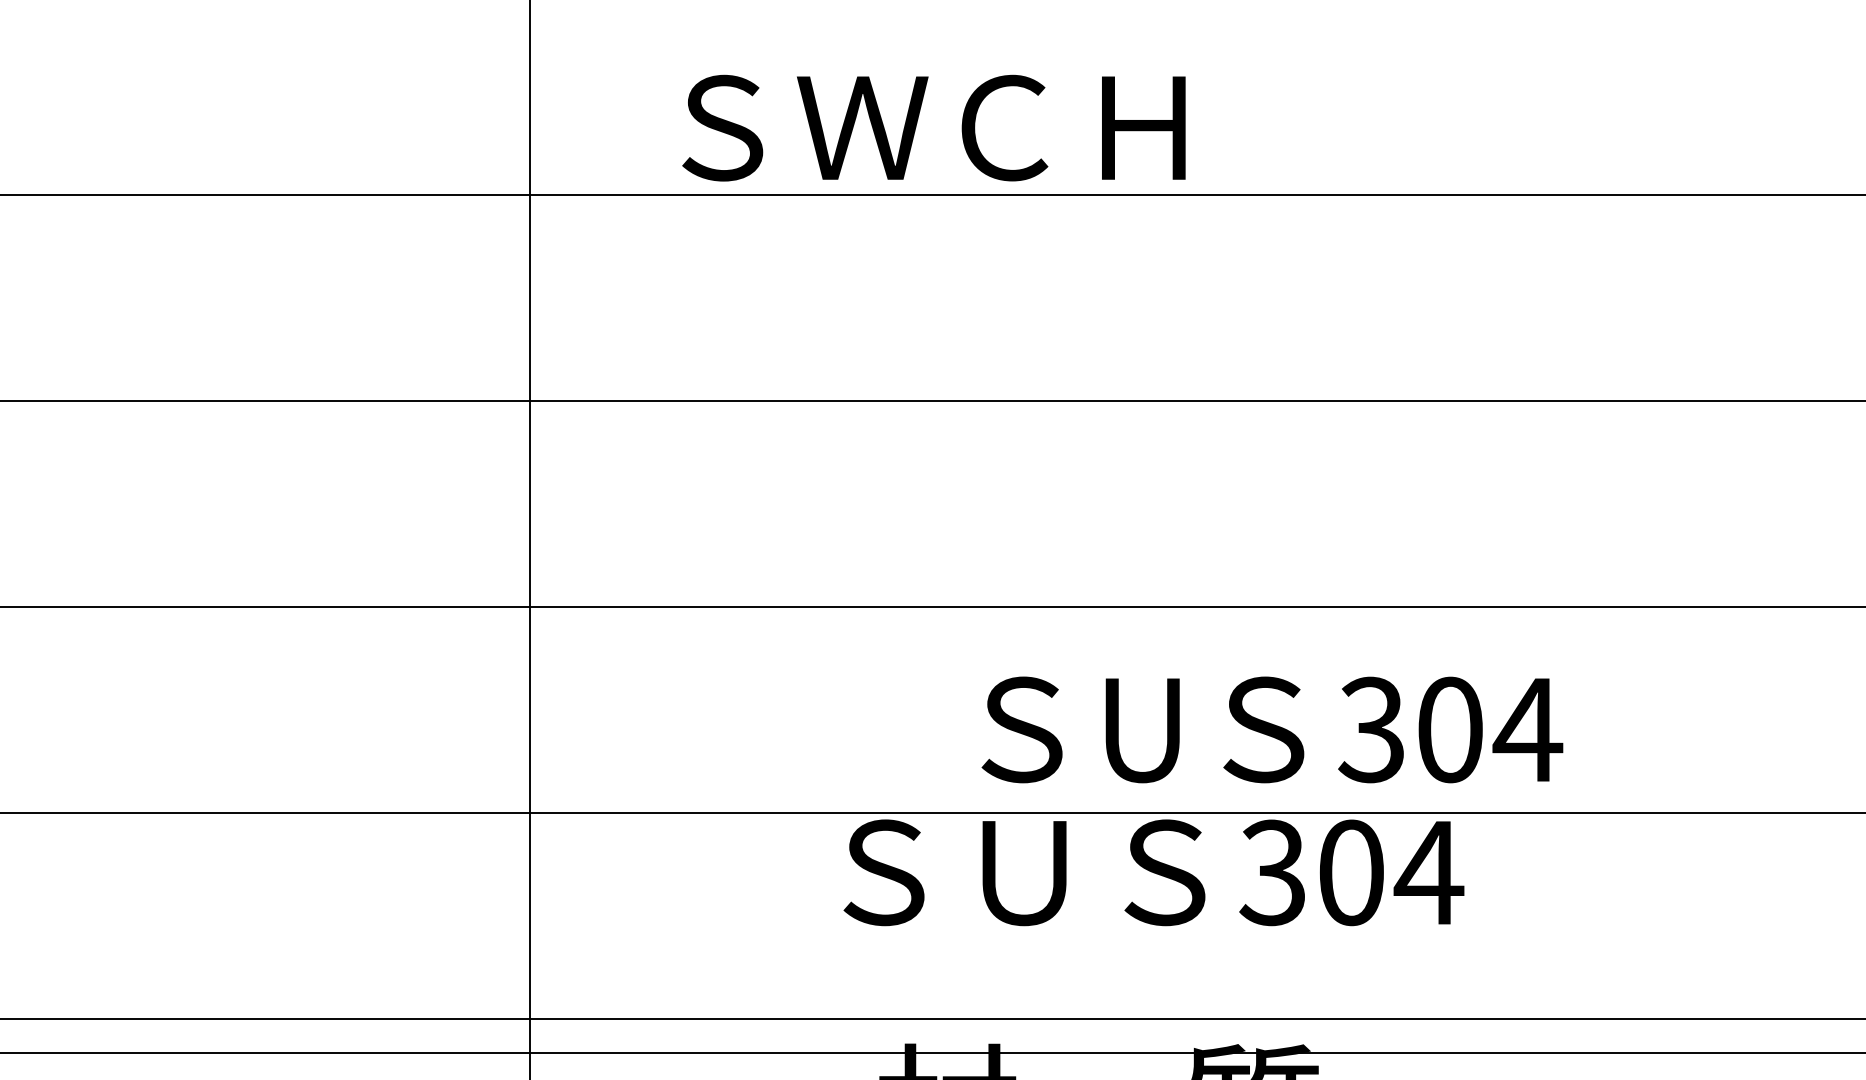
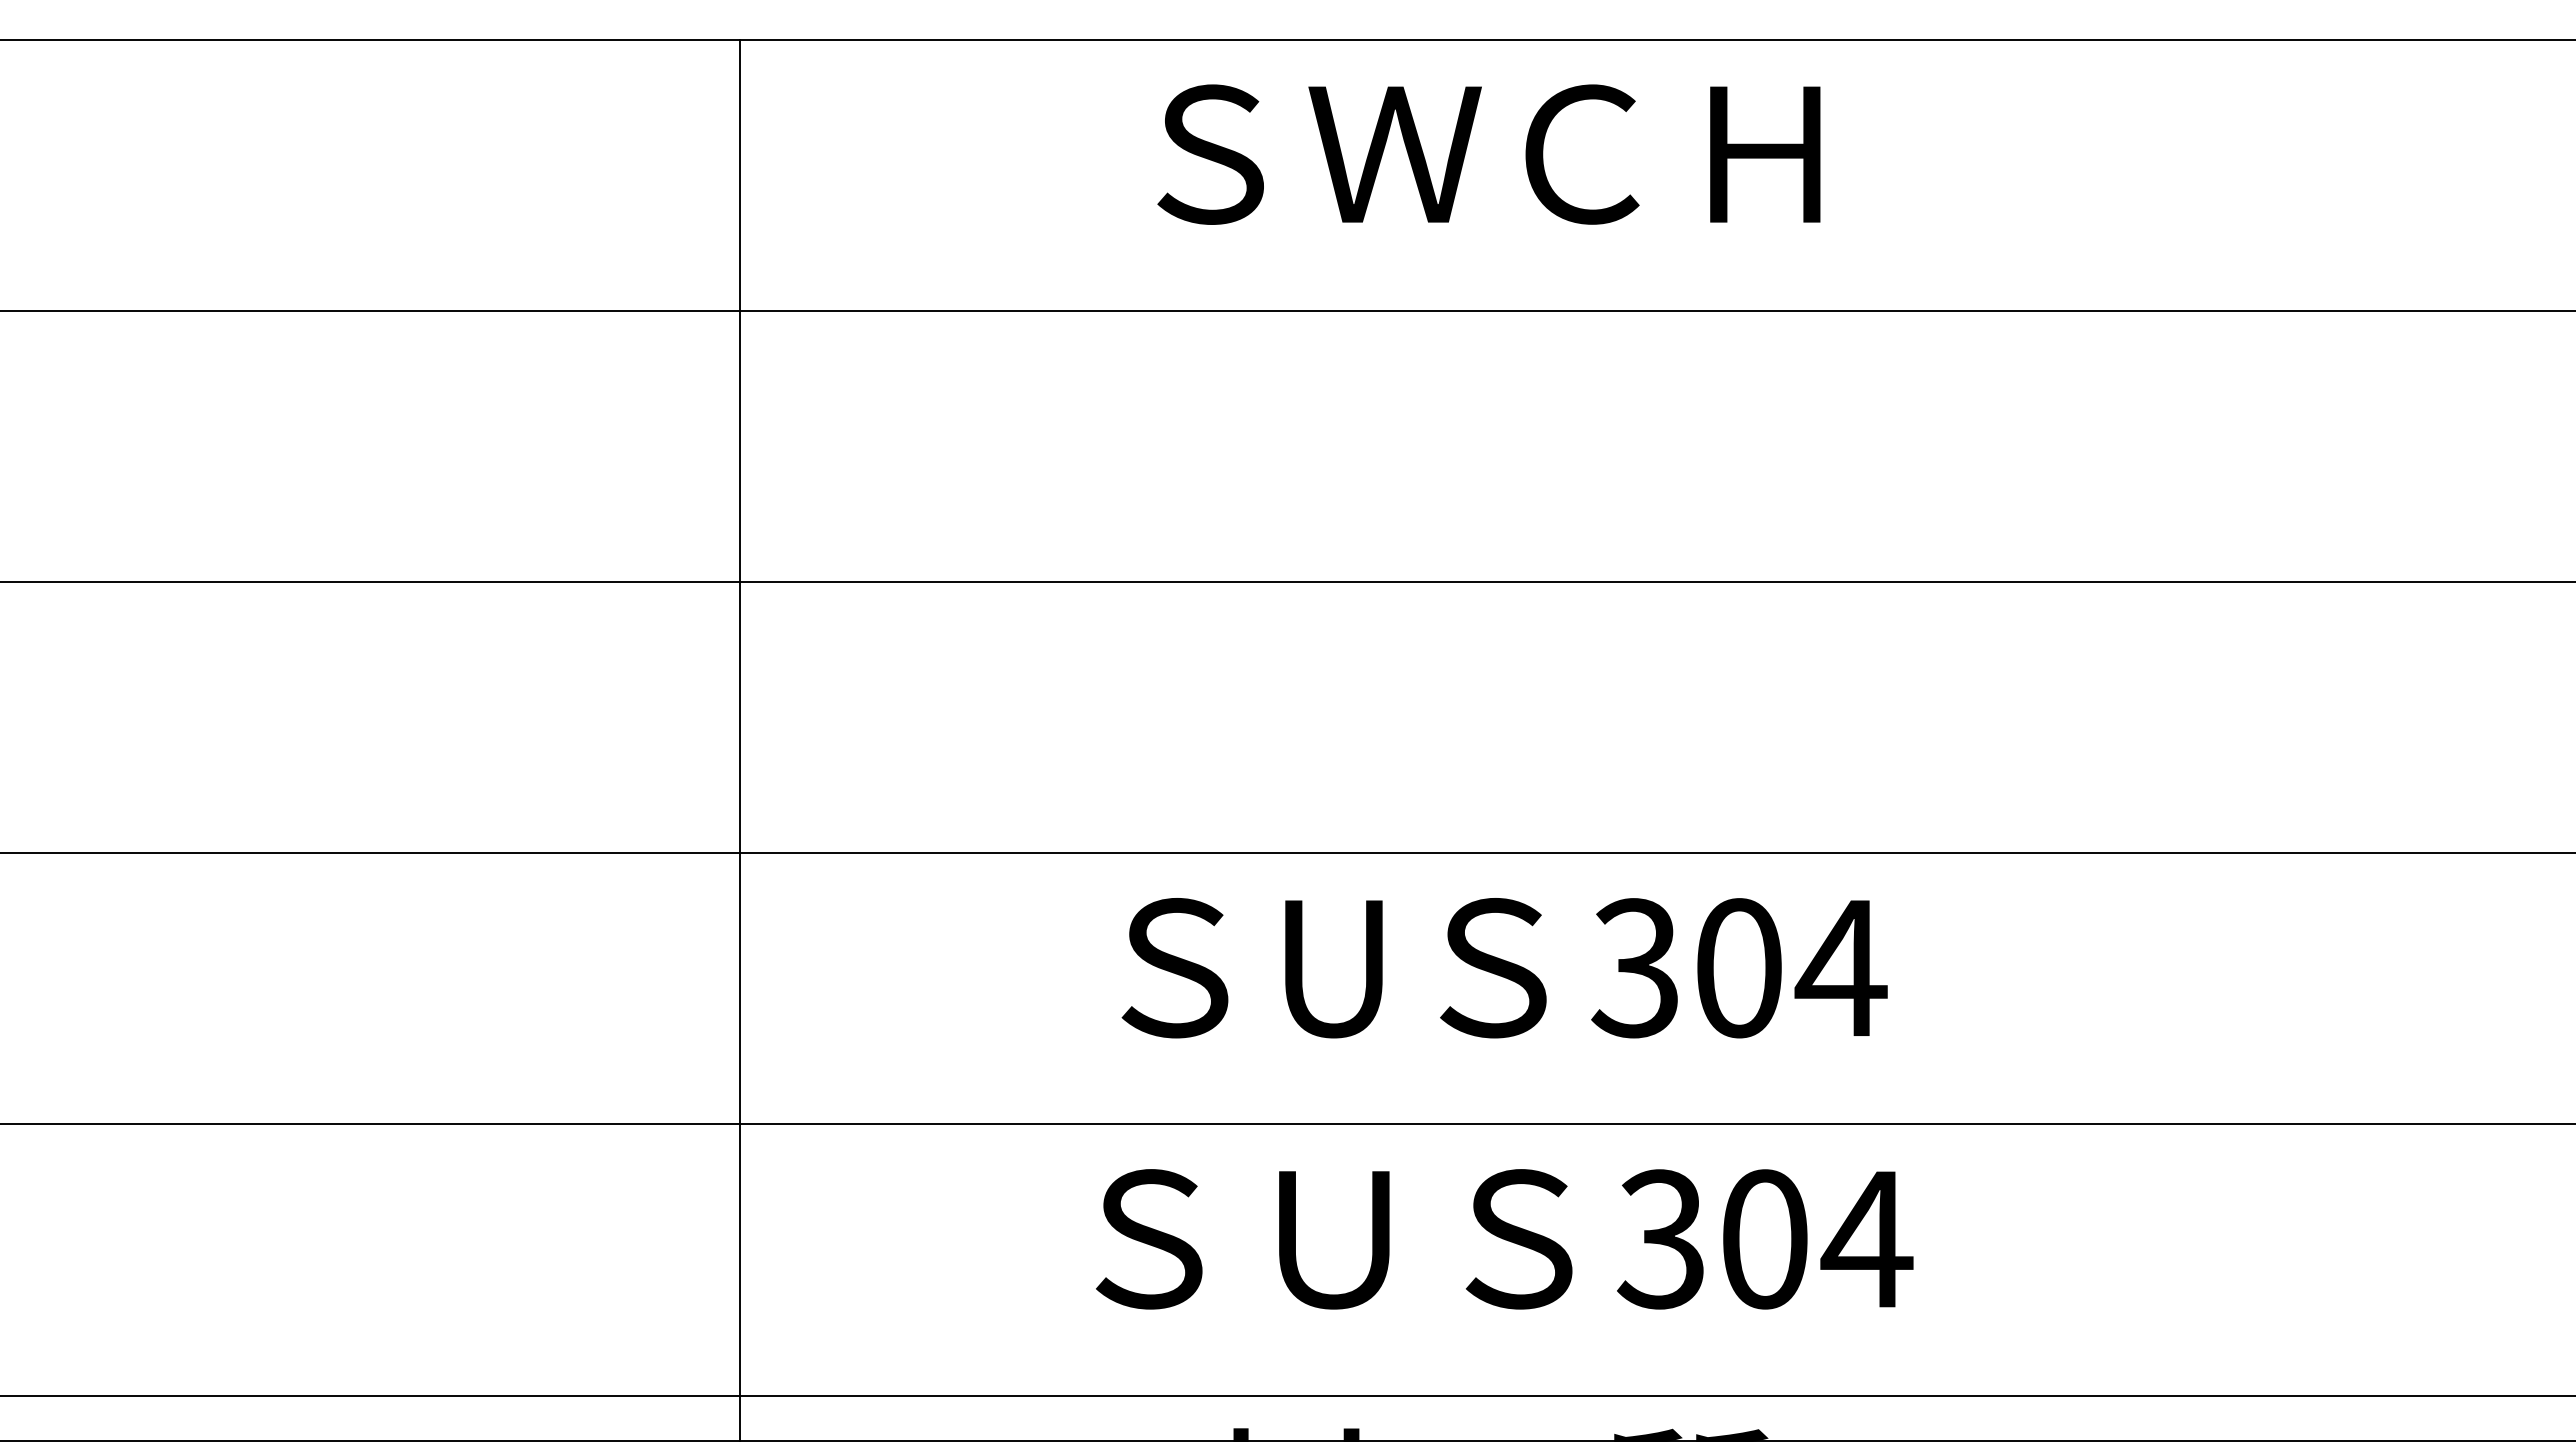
text: (933, 128) -> (1488, 154), moved
text: (1272, 730) -> (1504, 968), moved
text: (1153, 872) -> (1504, 1239), moved

